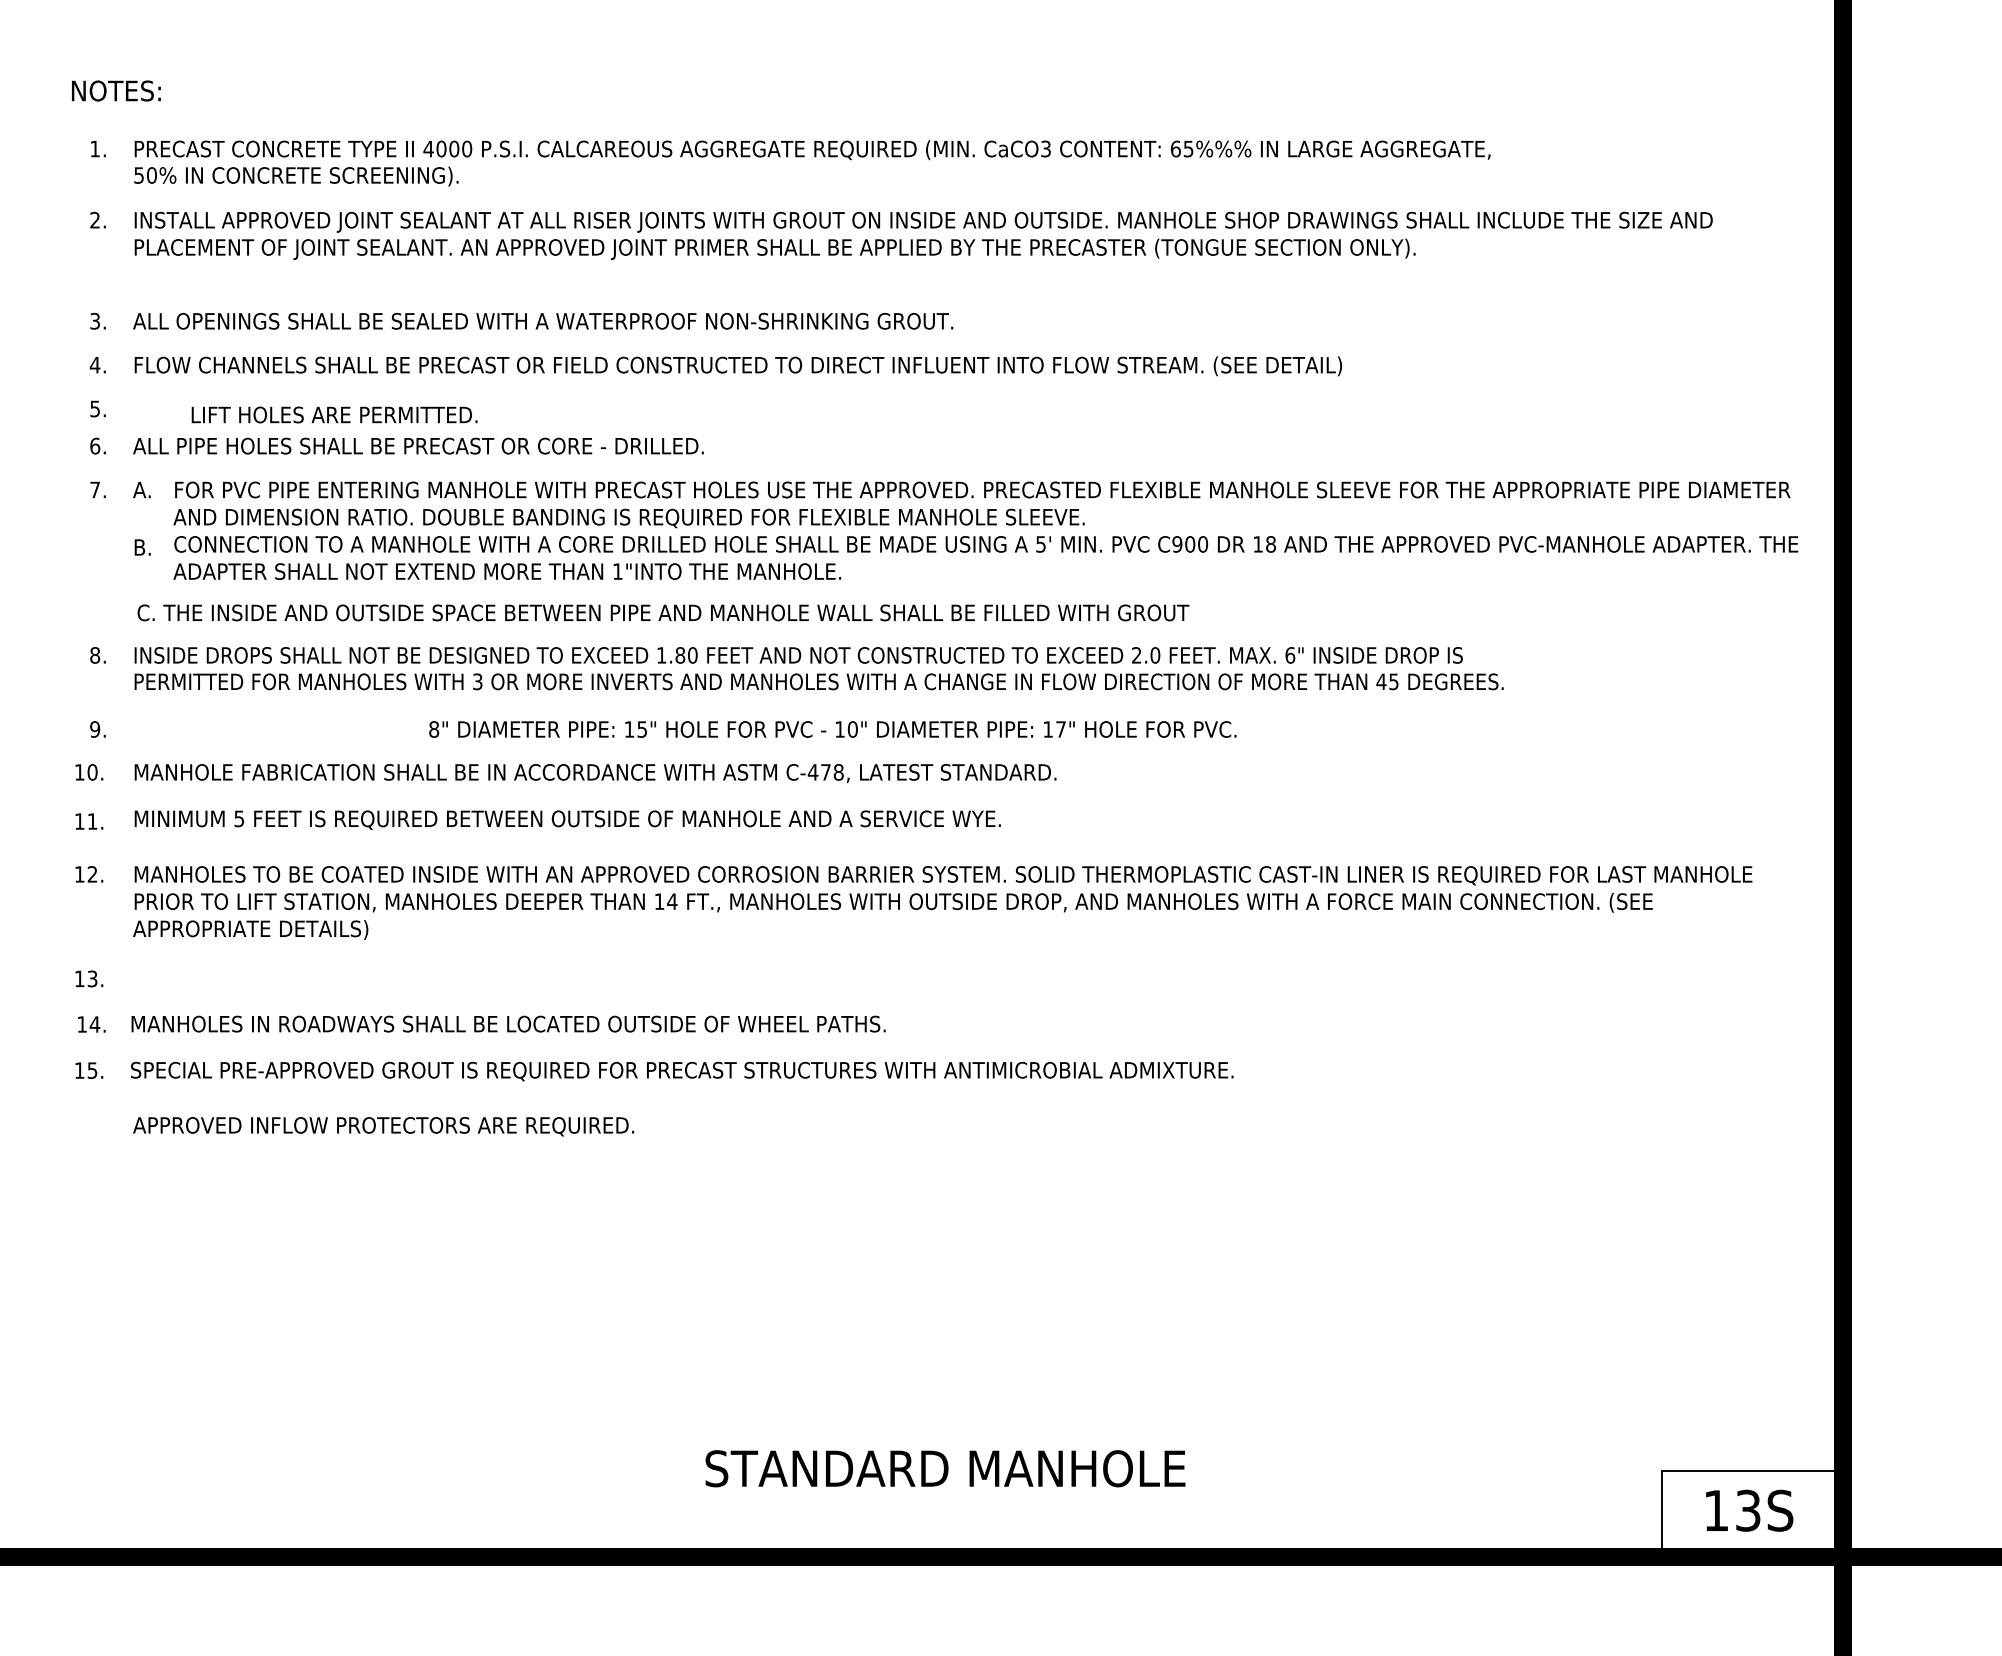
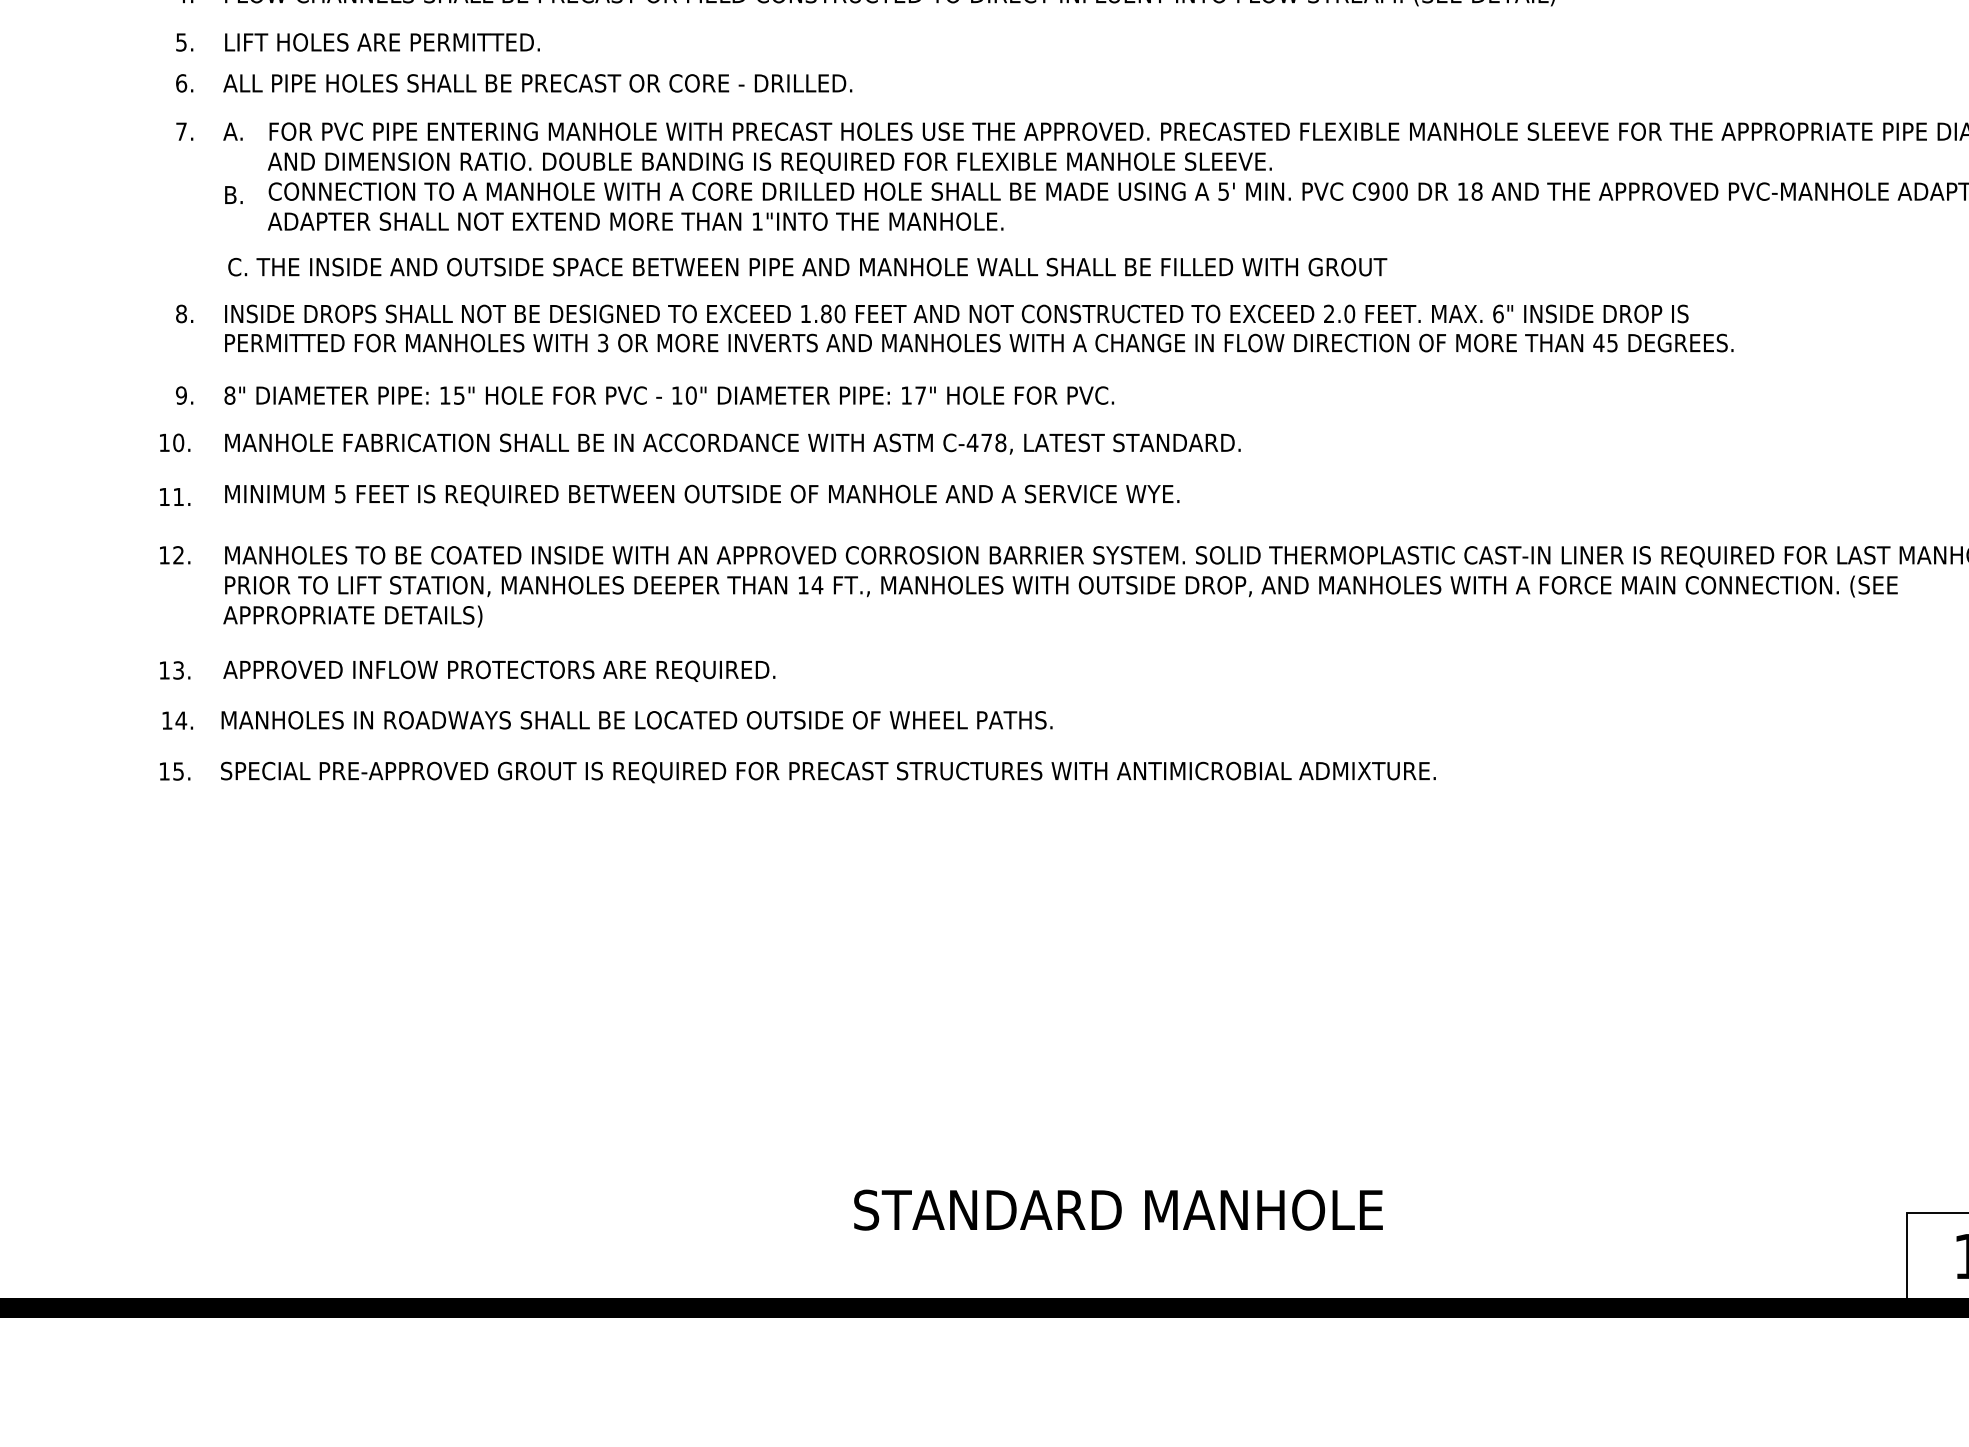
text: (334, 414) -> (382, 41), moved
text: (832, 729) -> (668, 395), moved
text: (383, 1126) -> (499, 671), moved

